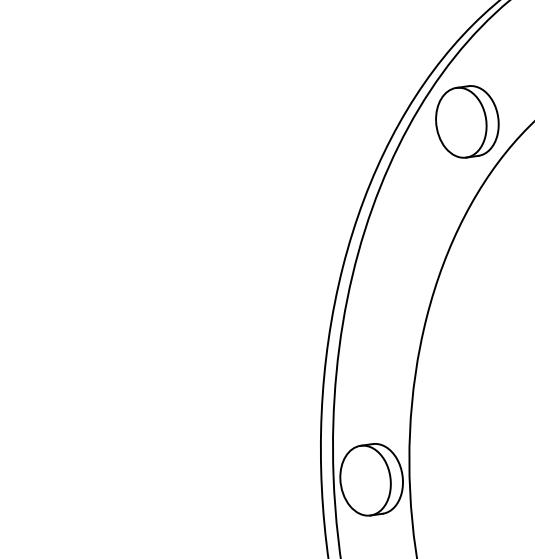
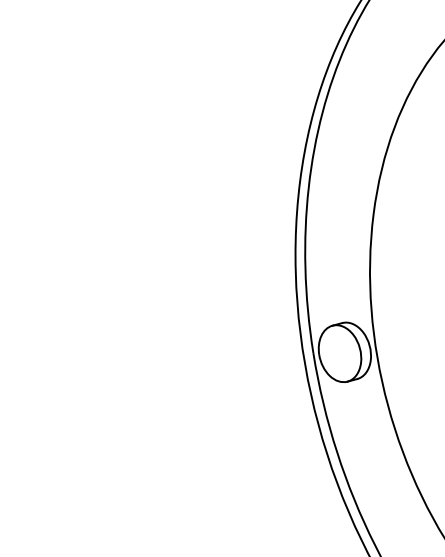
part: (467, 120) -> (387, 49), removed

